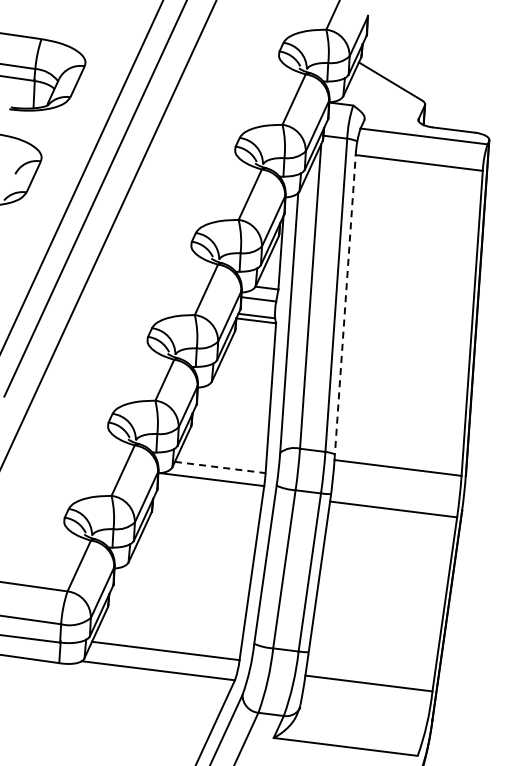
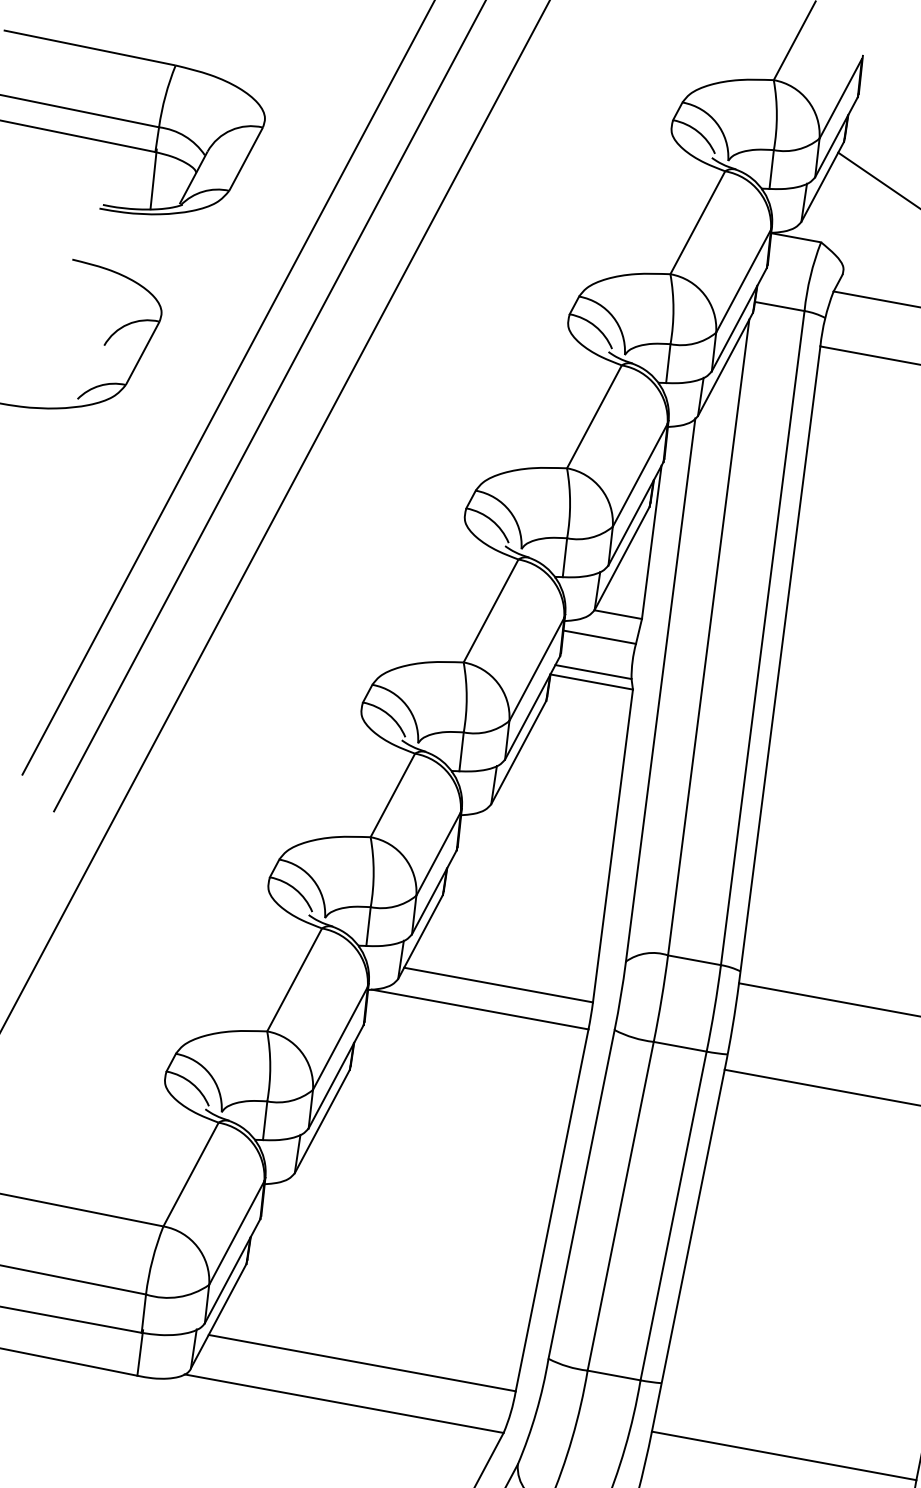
line: (345, 307) -> (780, 664), dashed -> solid
line: (220, 467) -> (499, 985), dashed -> solid

